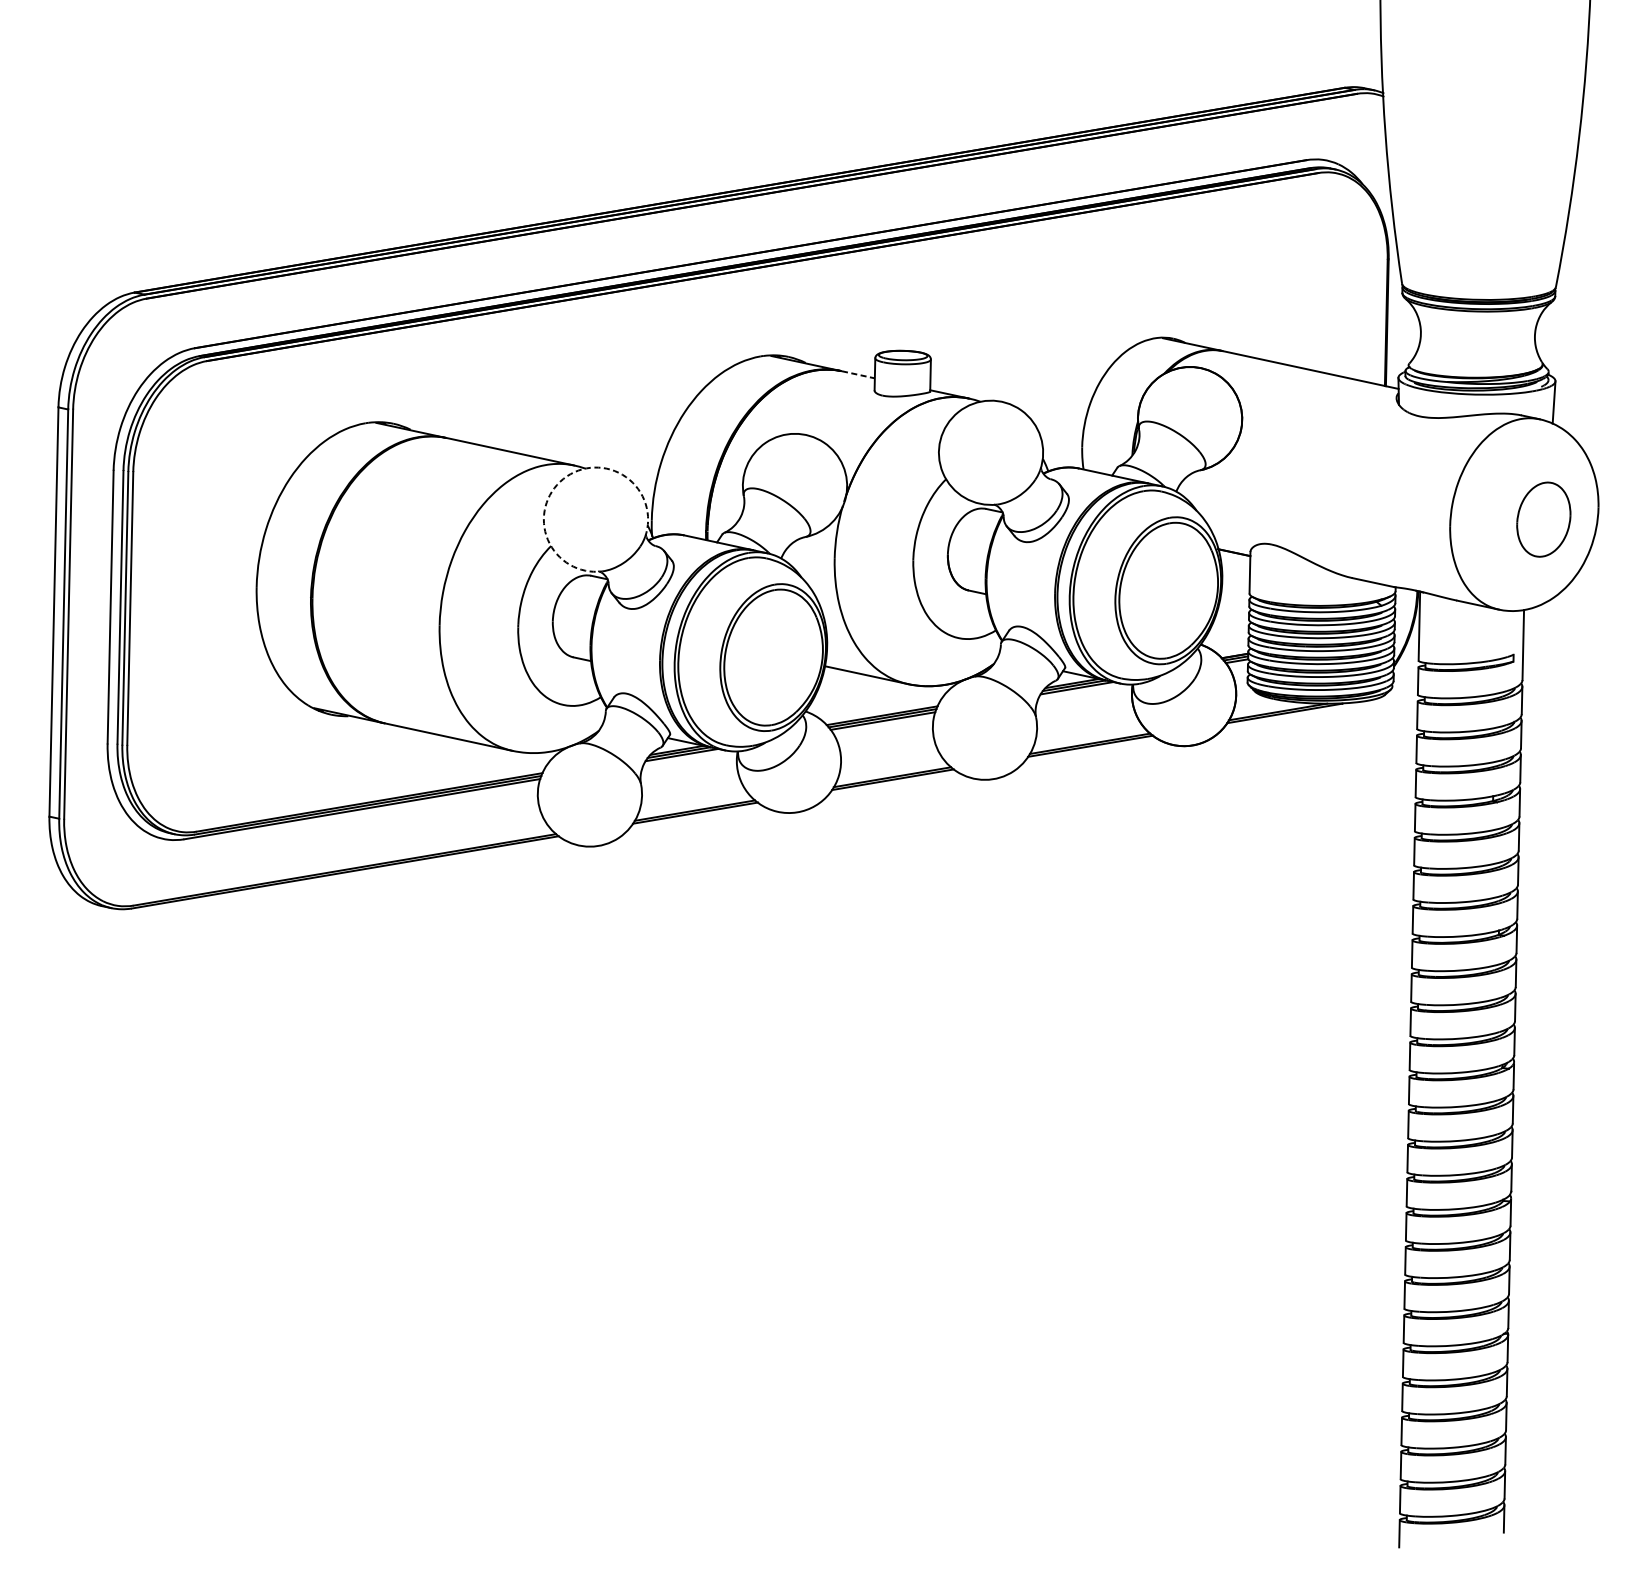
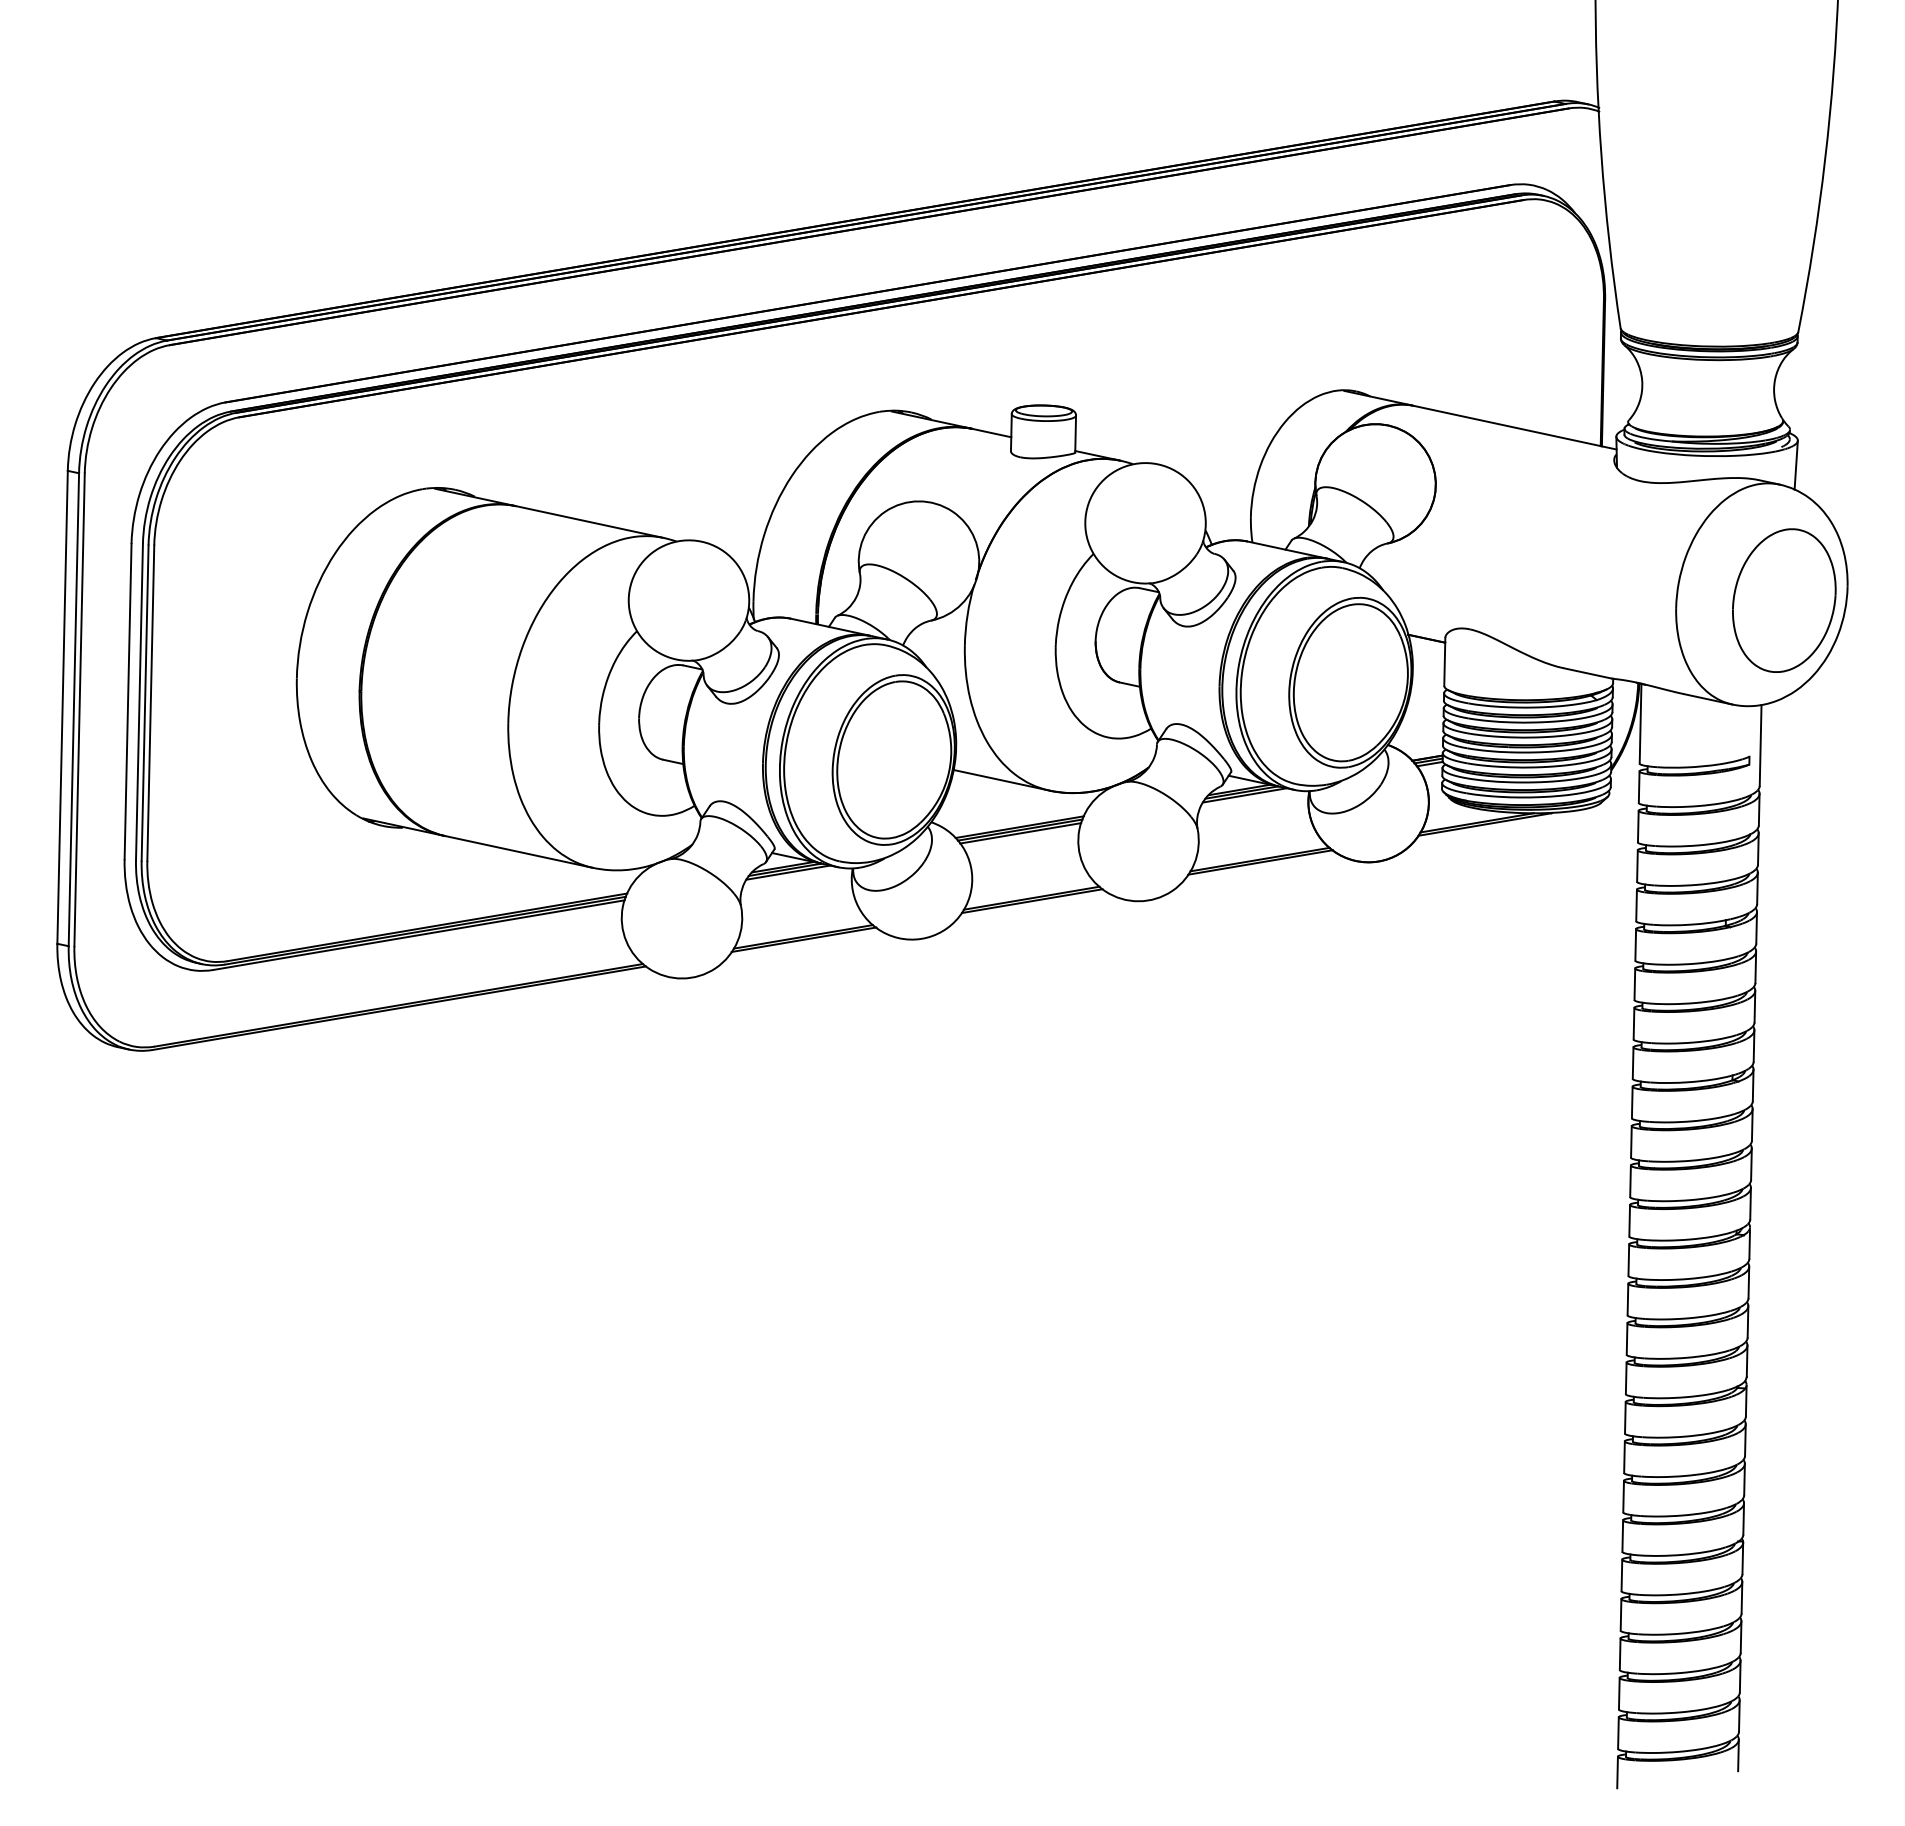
line: (858, 375) -> (992, 433), dashed -> solid
arc: (563, 478) -> (651, 553), dashed -> solid
part: (1543, 519) -> (1784, 600), size x1.67

